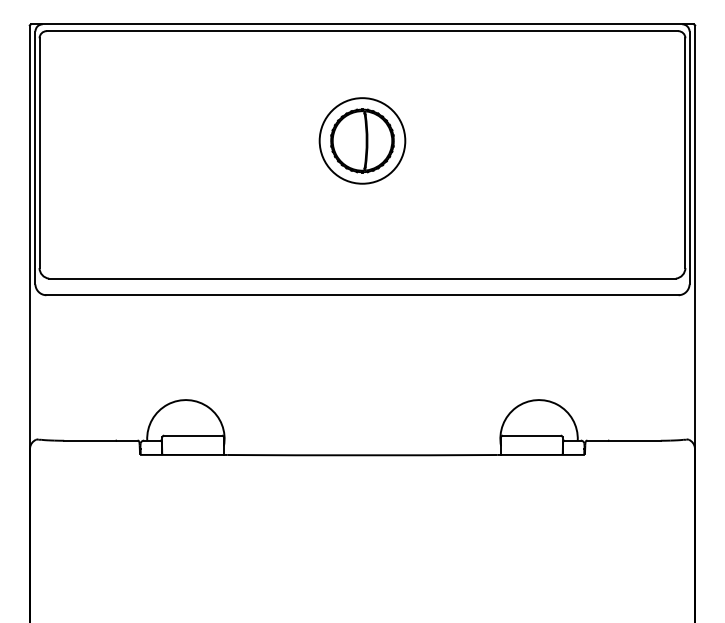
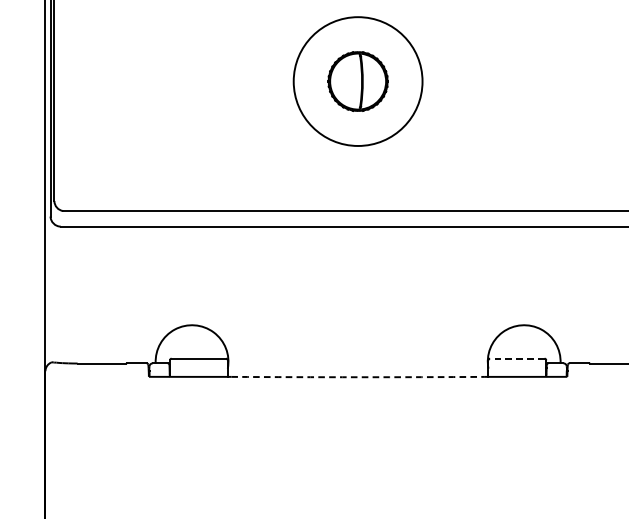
circle: (362, 140) -> (358, 81), size x1.6
line: (531, 435) -> (517, 358), solid -> dashed
arc: (362, 455) -> (358, 377), solid -> dashed

